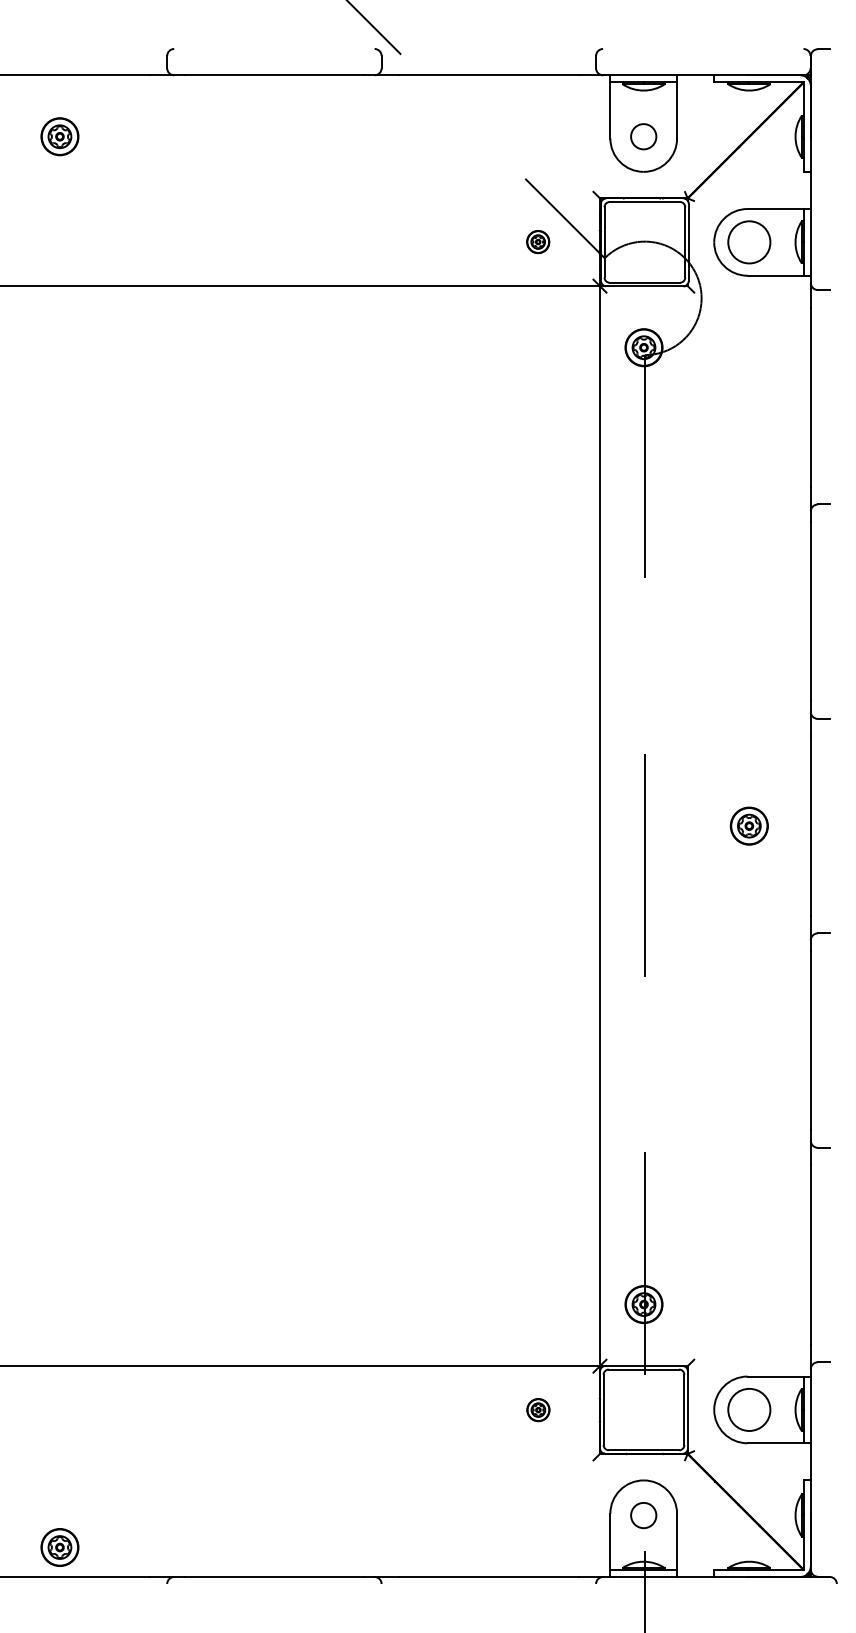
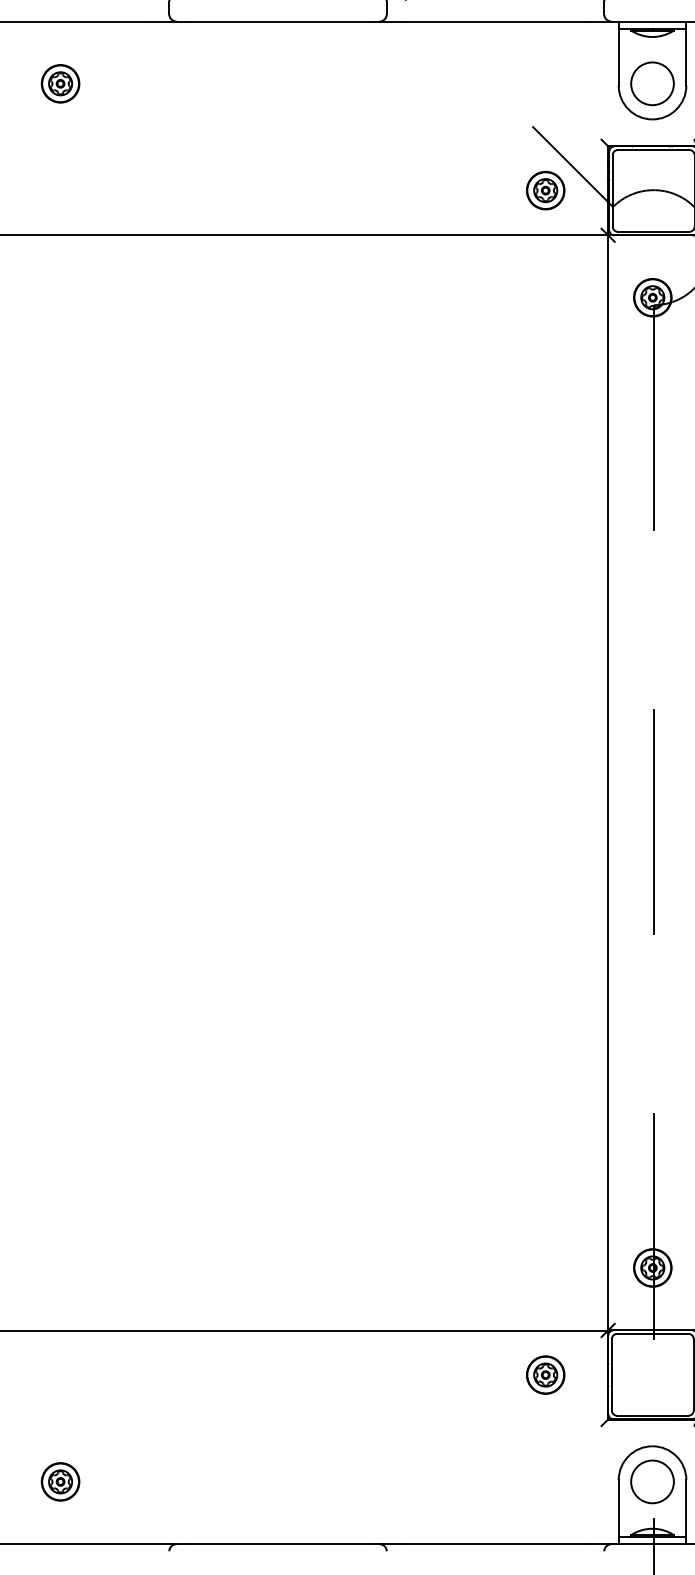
circle: (643, 136) -> (652, 83), size x1.67
part: (537, 241) -> (544, 190), size x1.67
part: (538, 1409) -> (545, 1374), size x1.67
circle: (643, 1515) -> (652, 1481), size x1.67
part: (59, 1547) -> (60, 1481), moved

